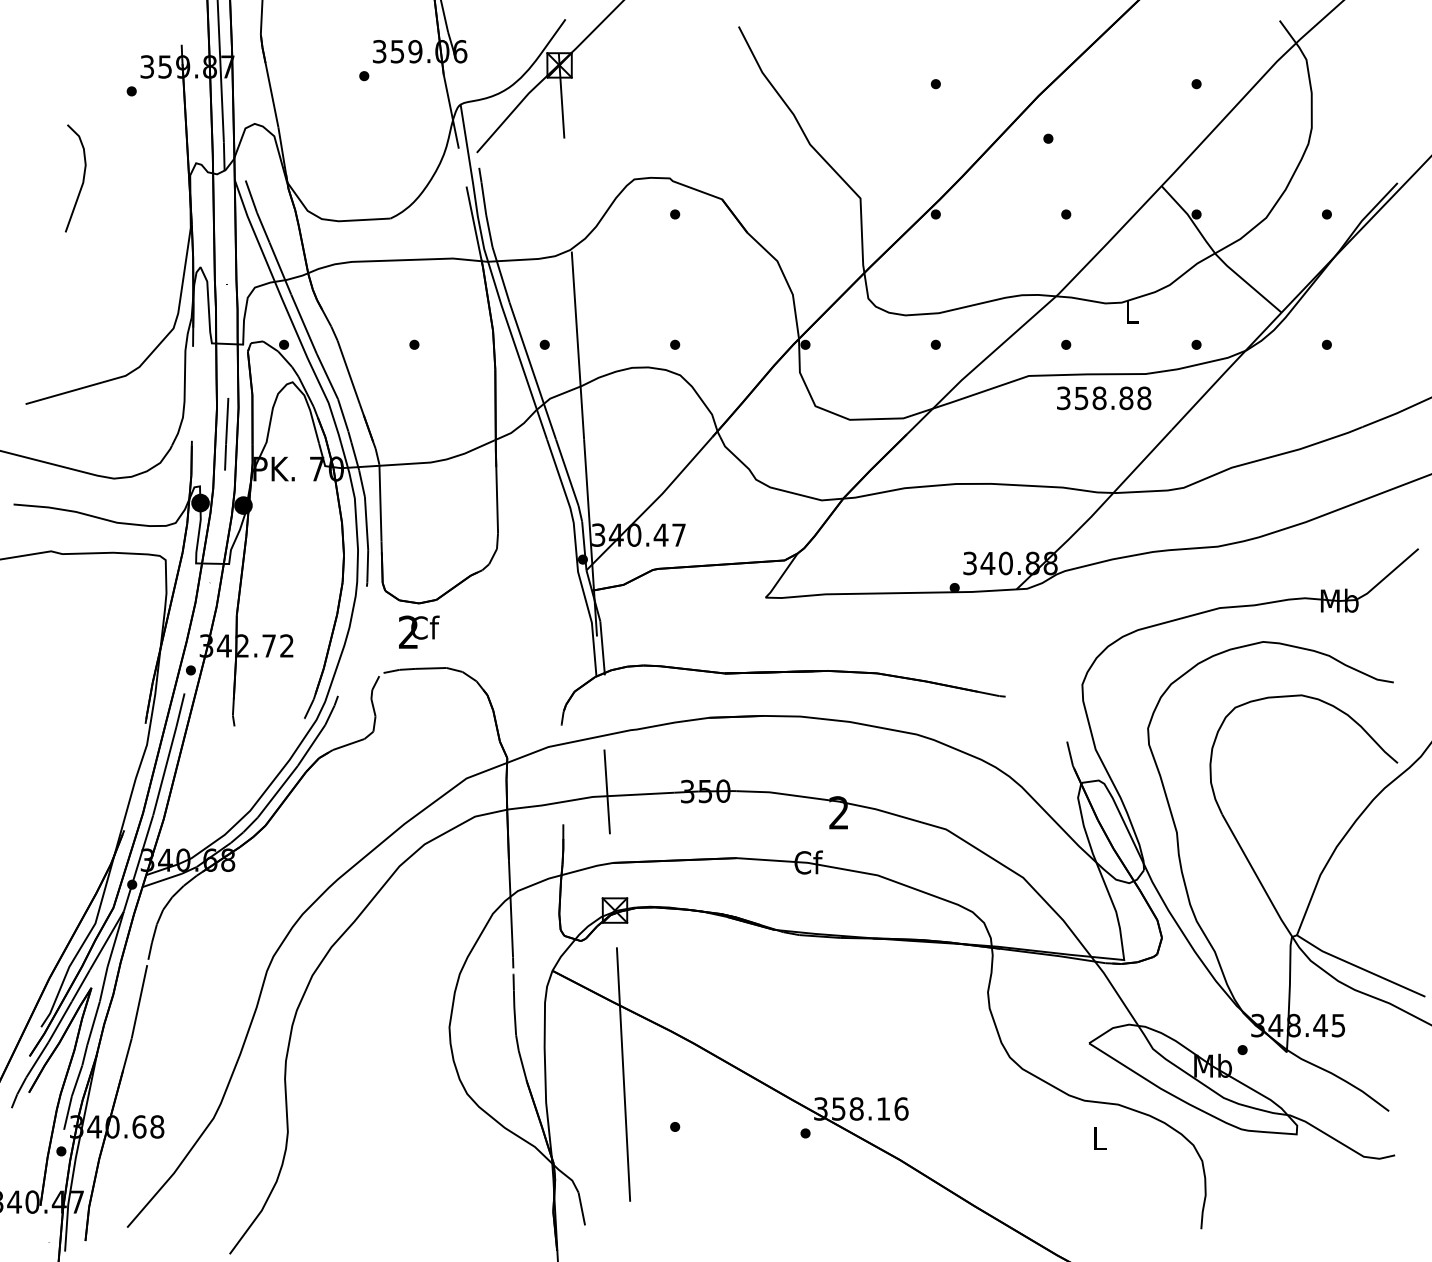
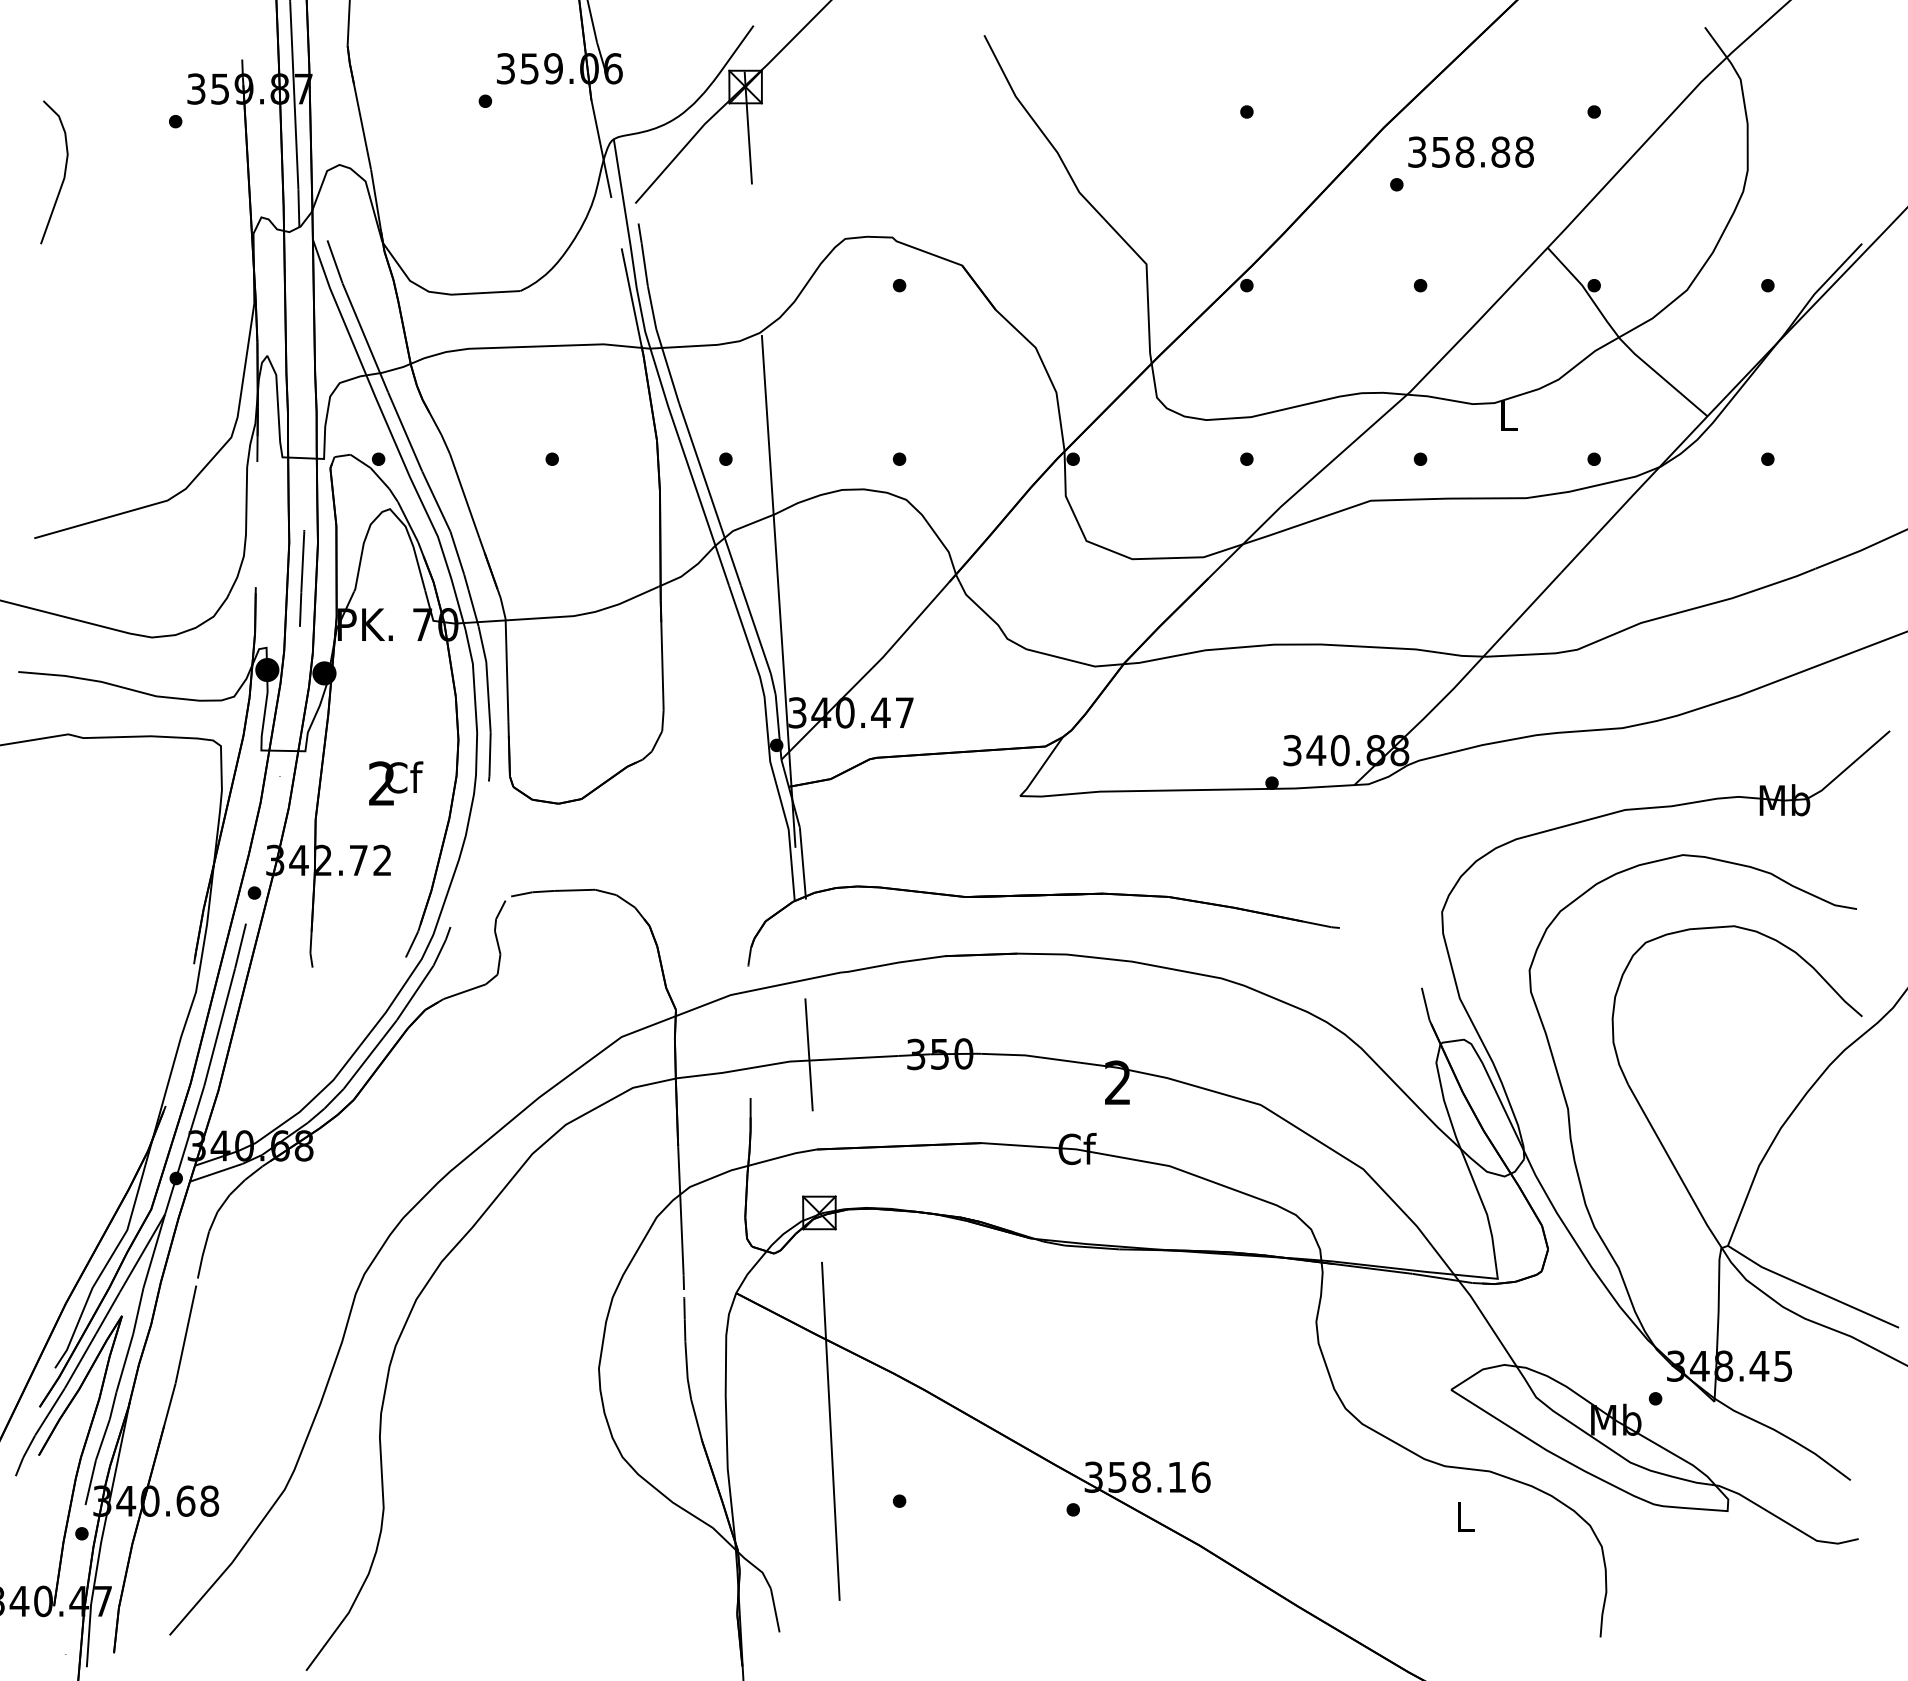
curve: (82, 179) -> (63, 173), moved
text: (1104, 398) -> (1471, 152), moved
text: (419, 631) -> (396, 782), moved

